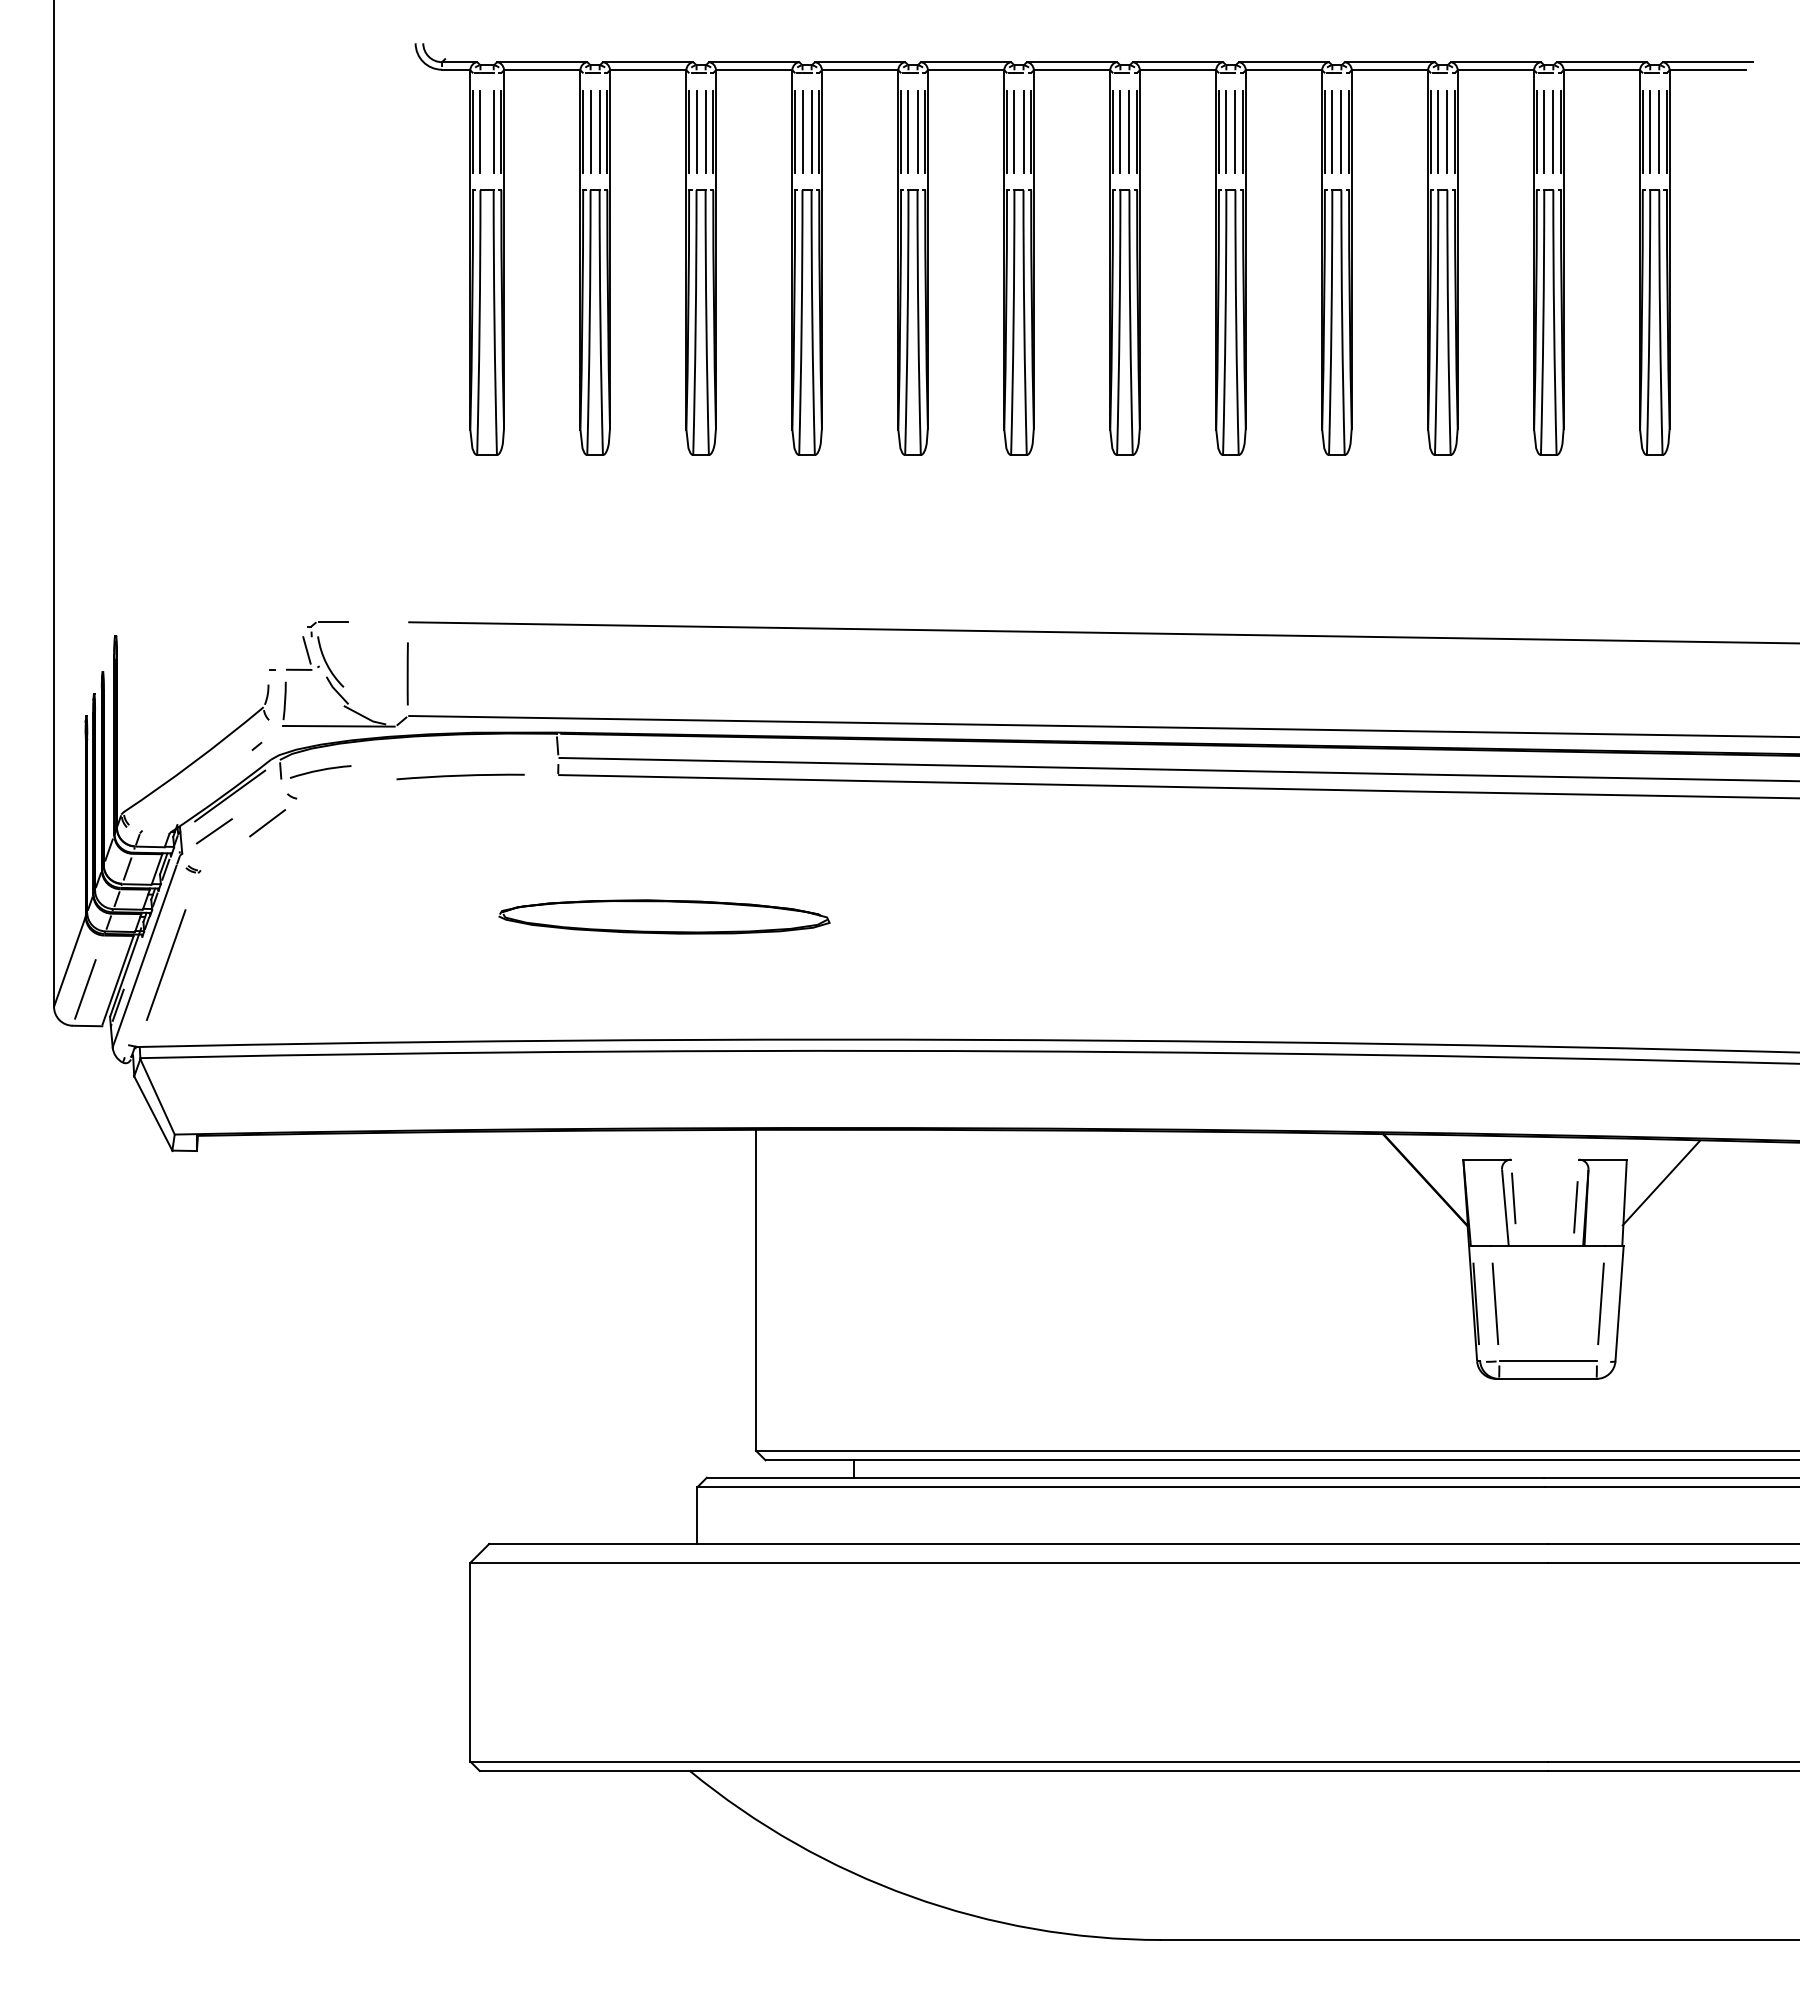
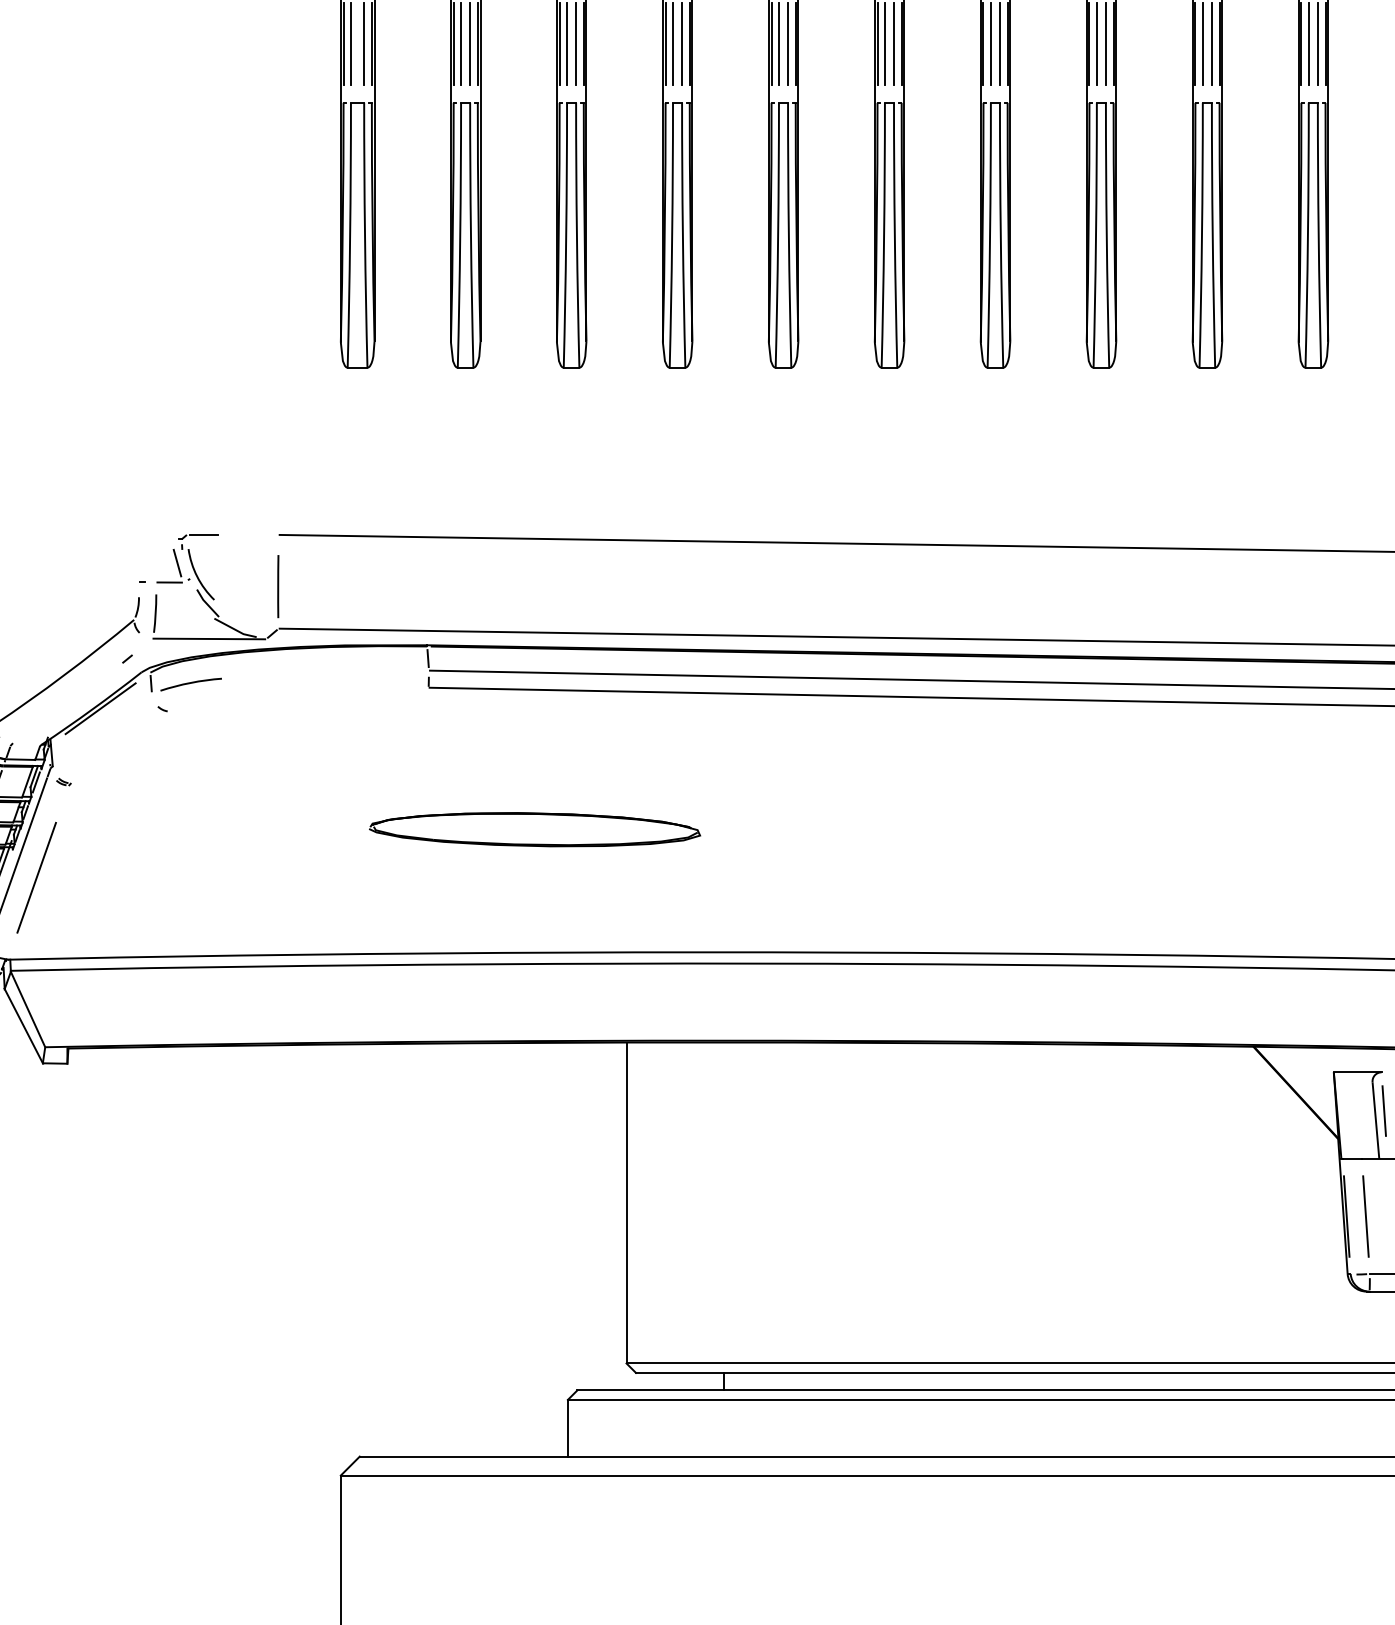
arc: (460, 776) -> (331, 689), removed
line: (267, 823) -> (138, 736), removed
line: (213, 831) -> (84, 744), removed

